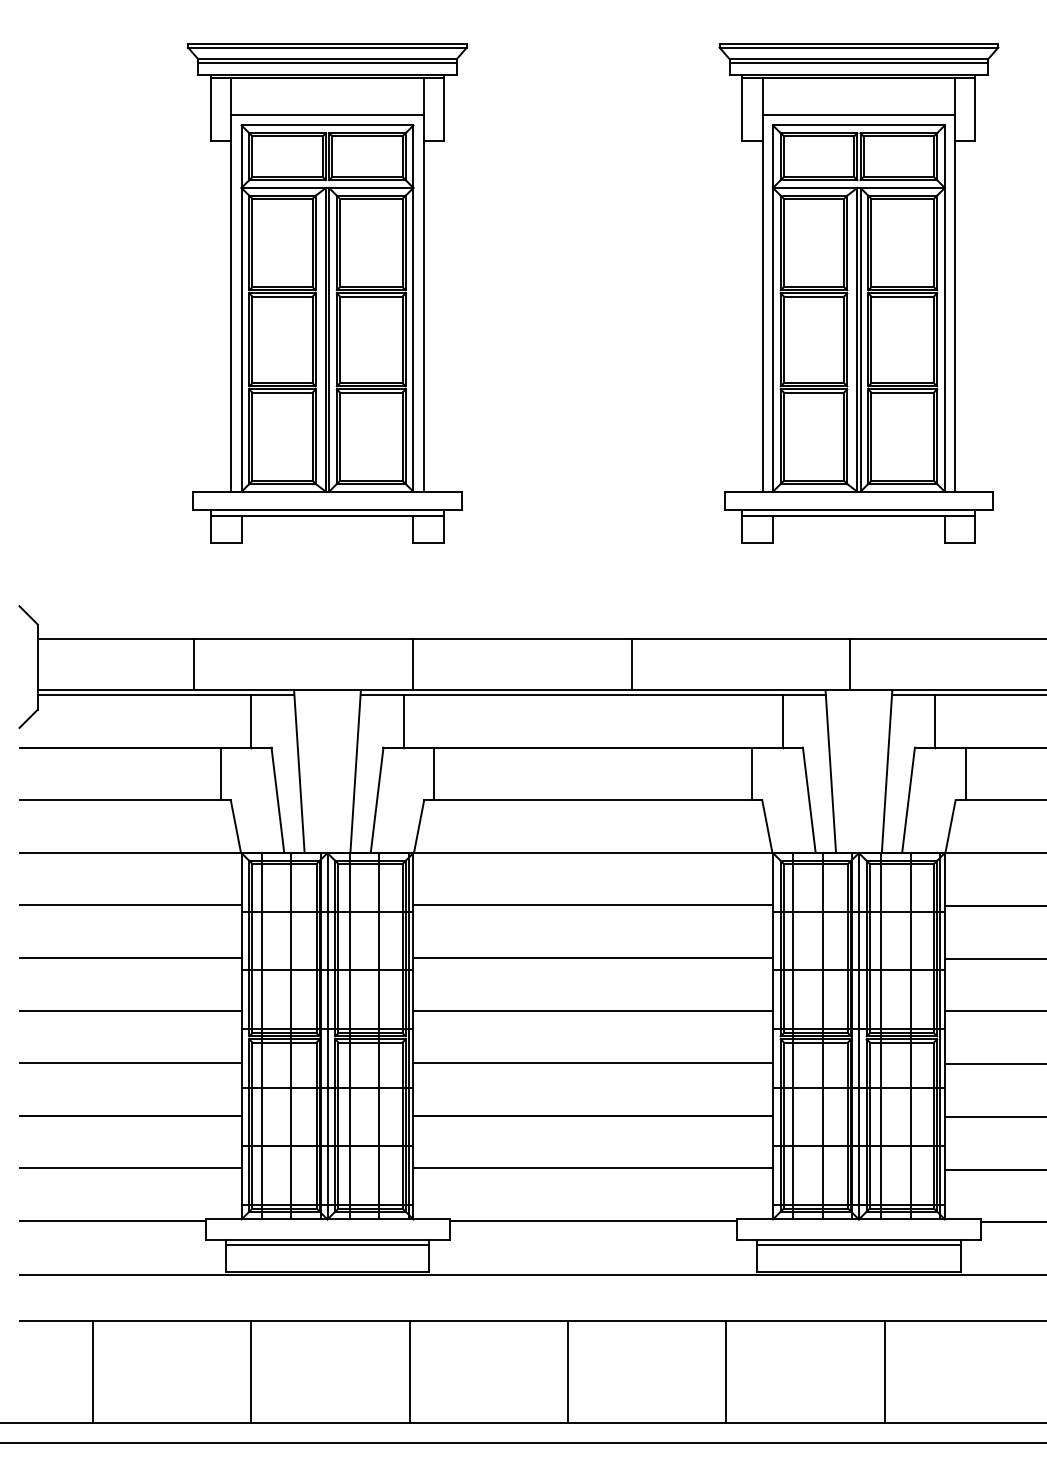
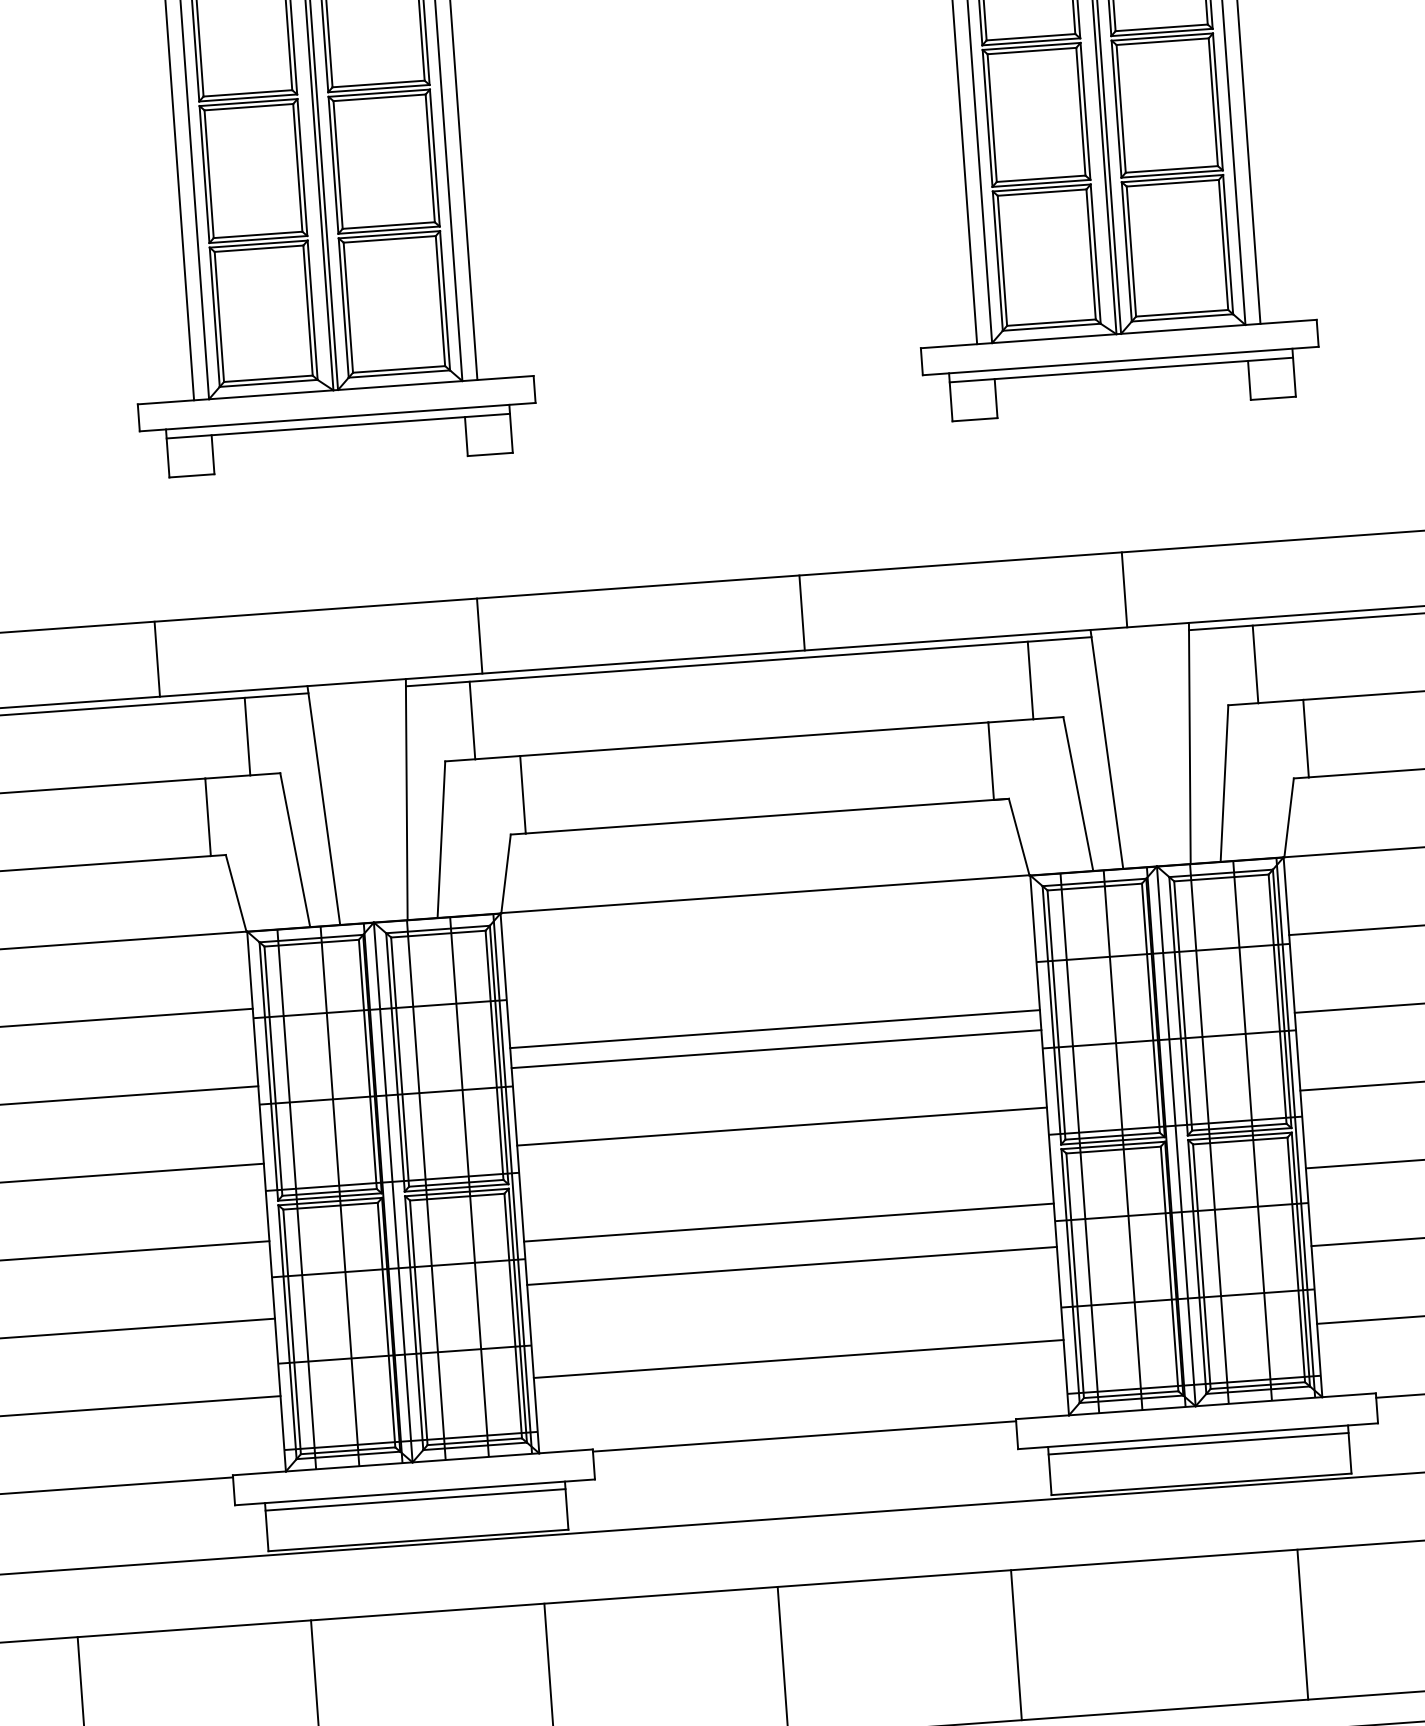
line: (592, 905) -> (774, 1029), moved
line: (592, 1063) -> (791, 1266), moved
line: (592, 1115) -> (787, 1222), moved
line: (884, 1371) -> (1302, 1623), moved

